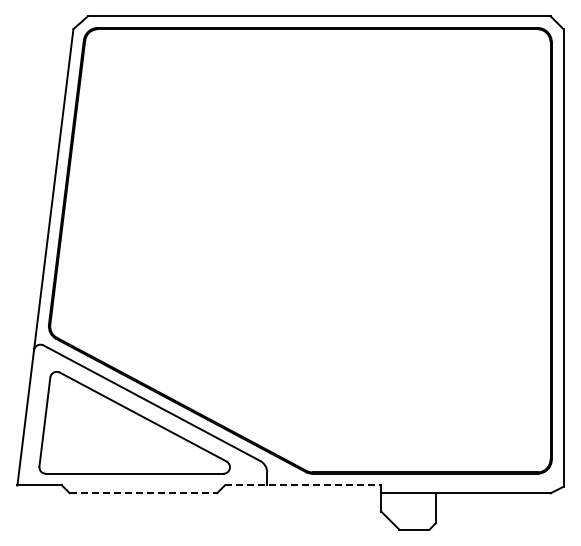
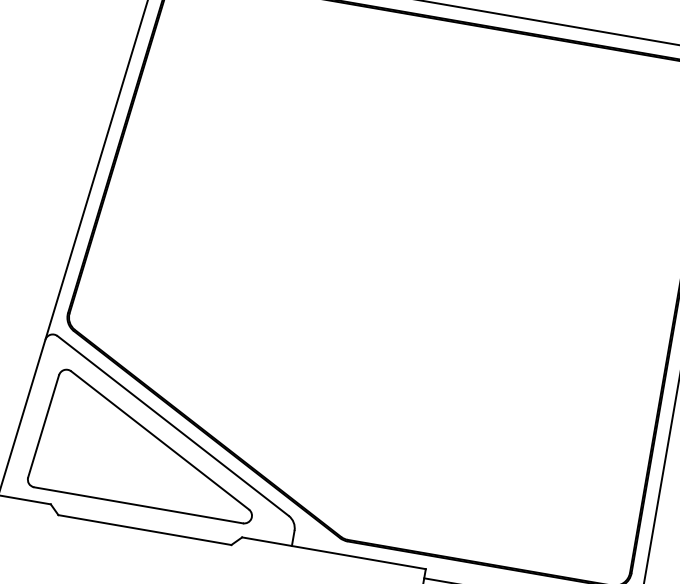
line: (303, 485) -> (334, 553), dashed -> solid
line: (143, 493) -> (144, 530), dashed -> solid

